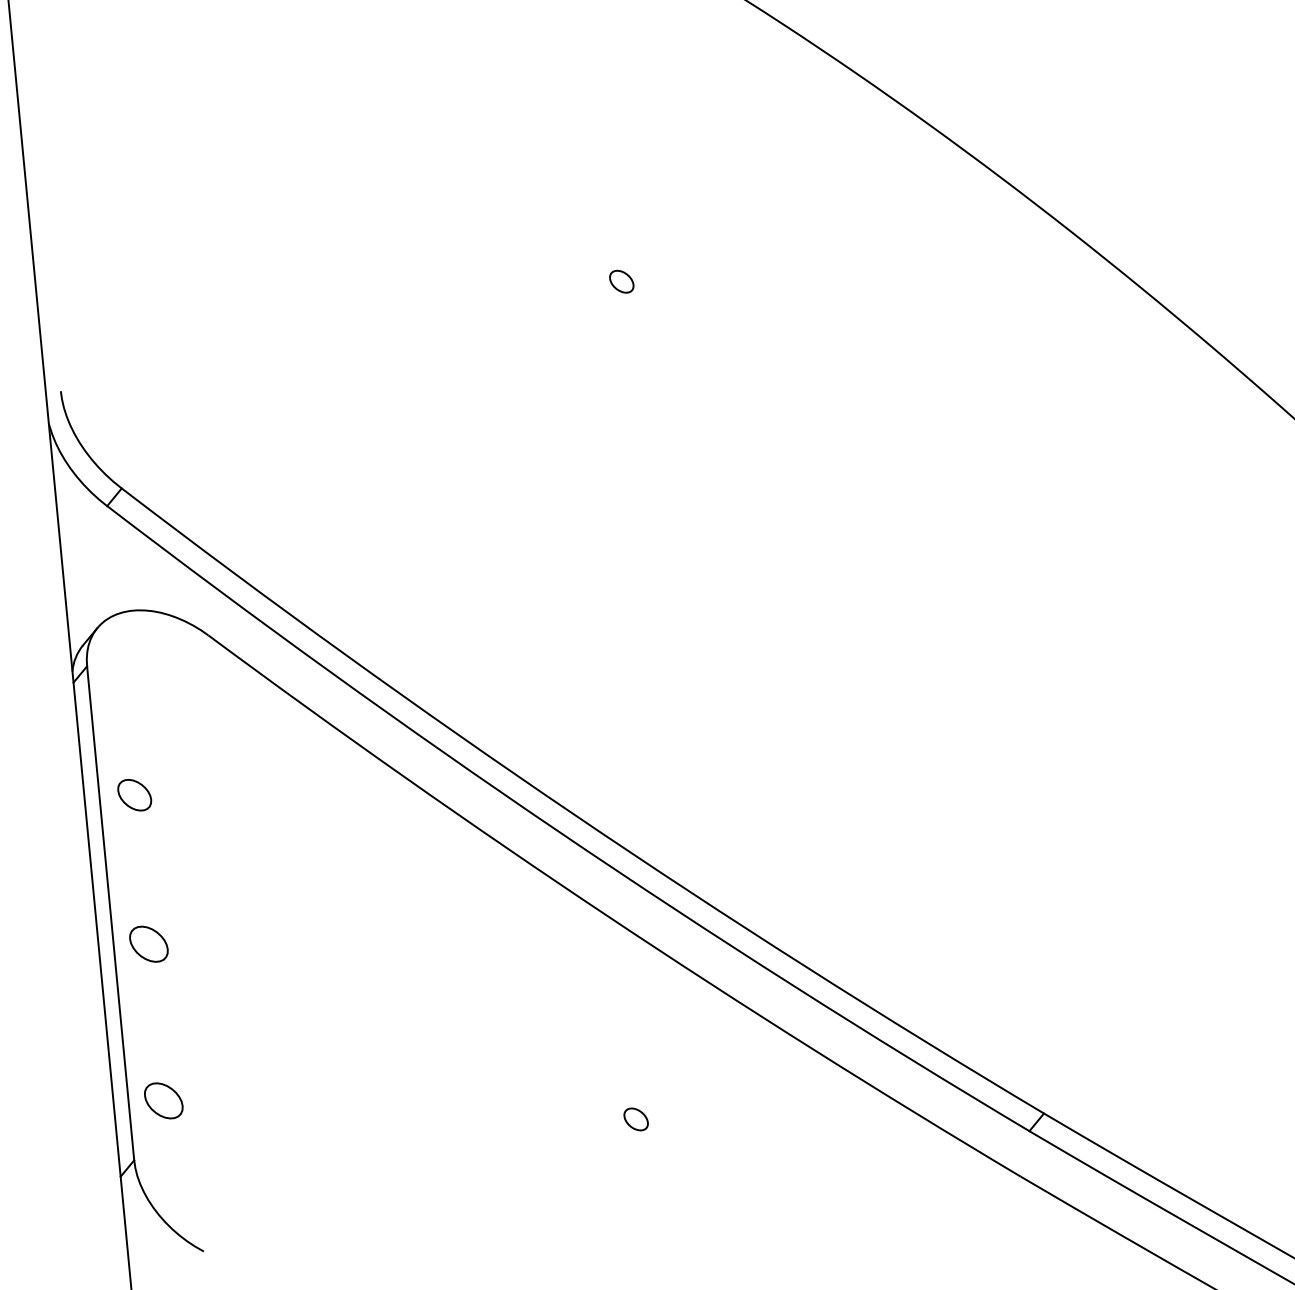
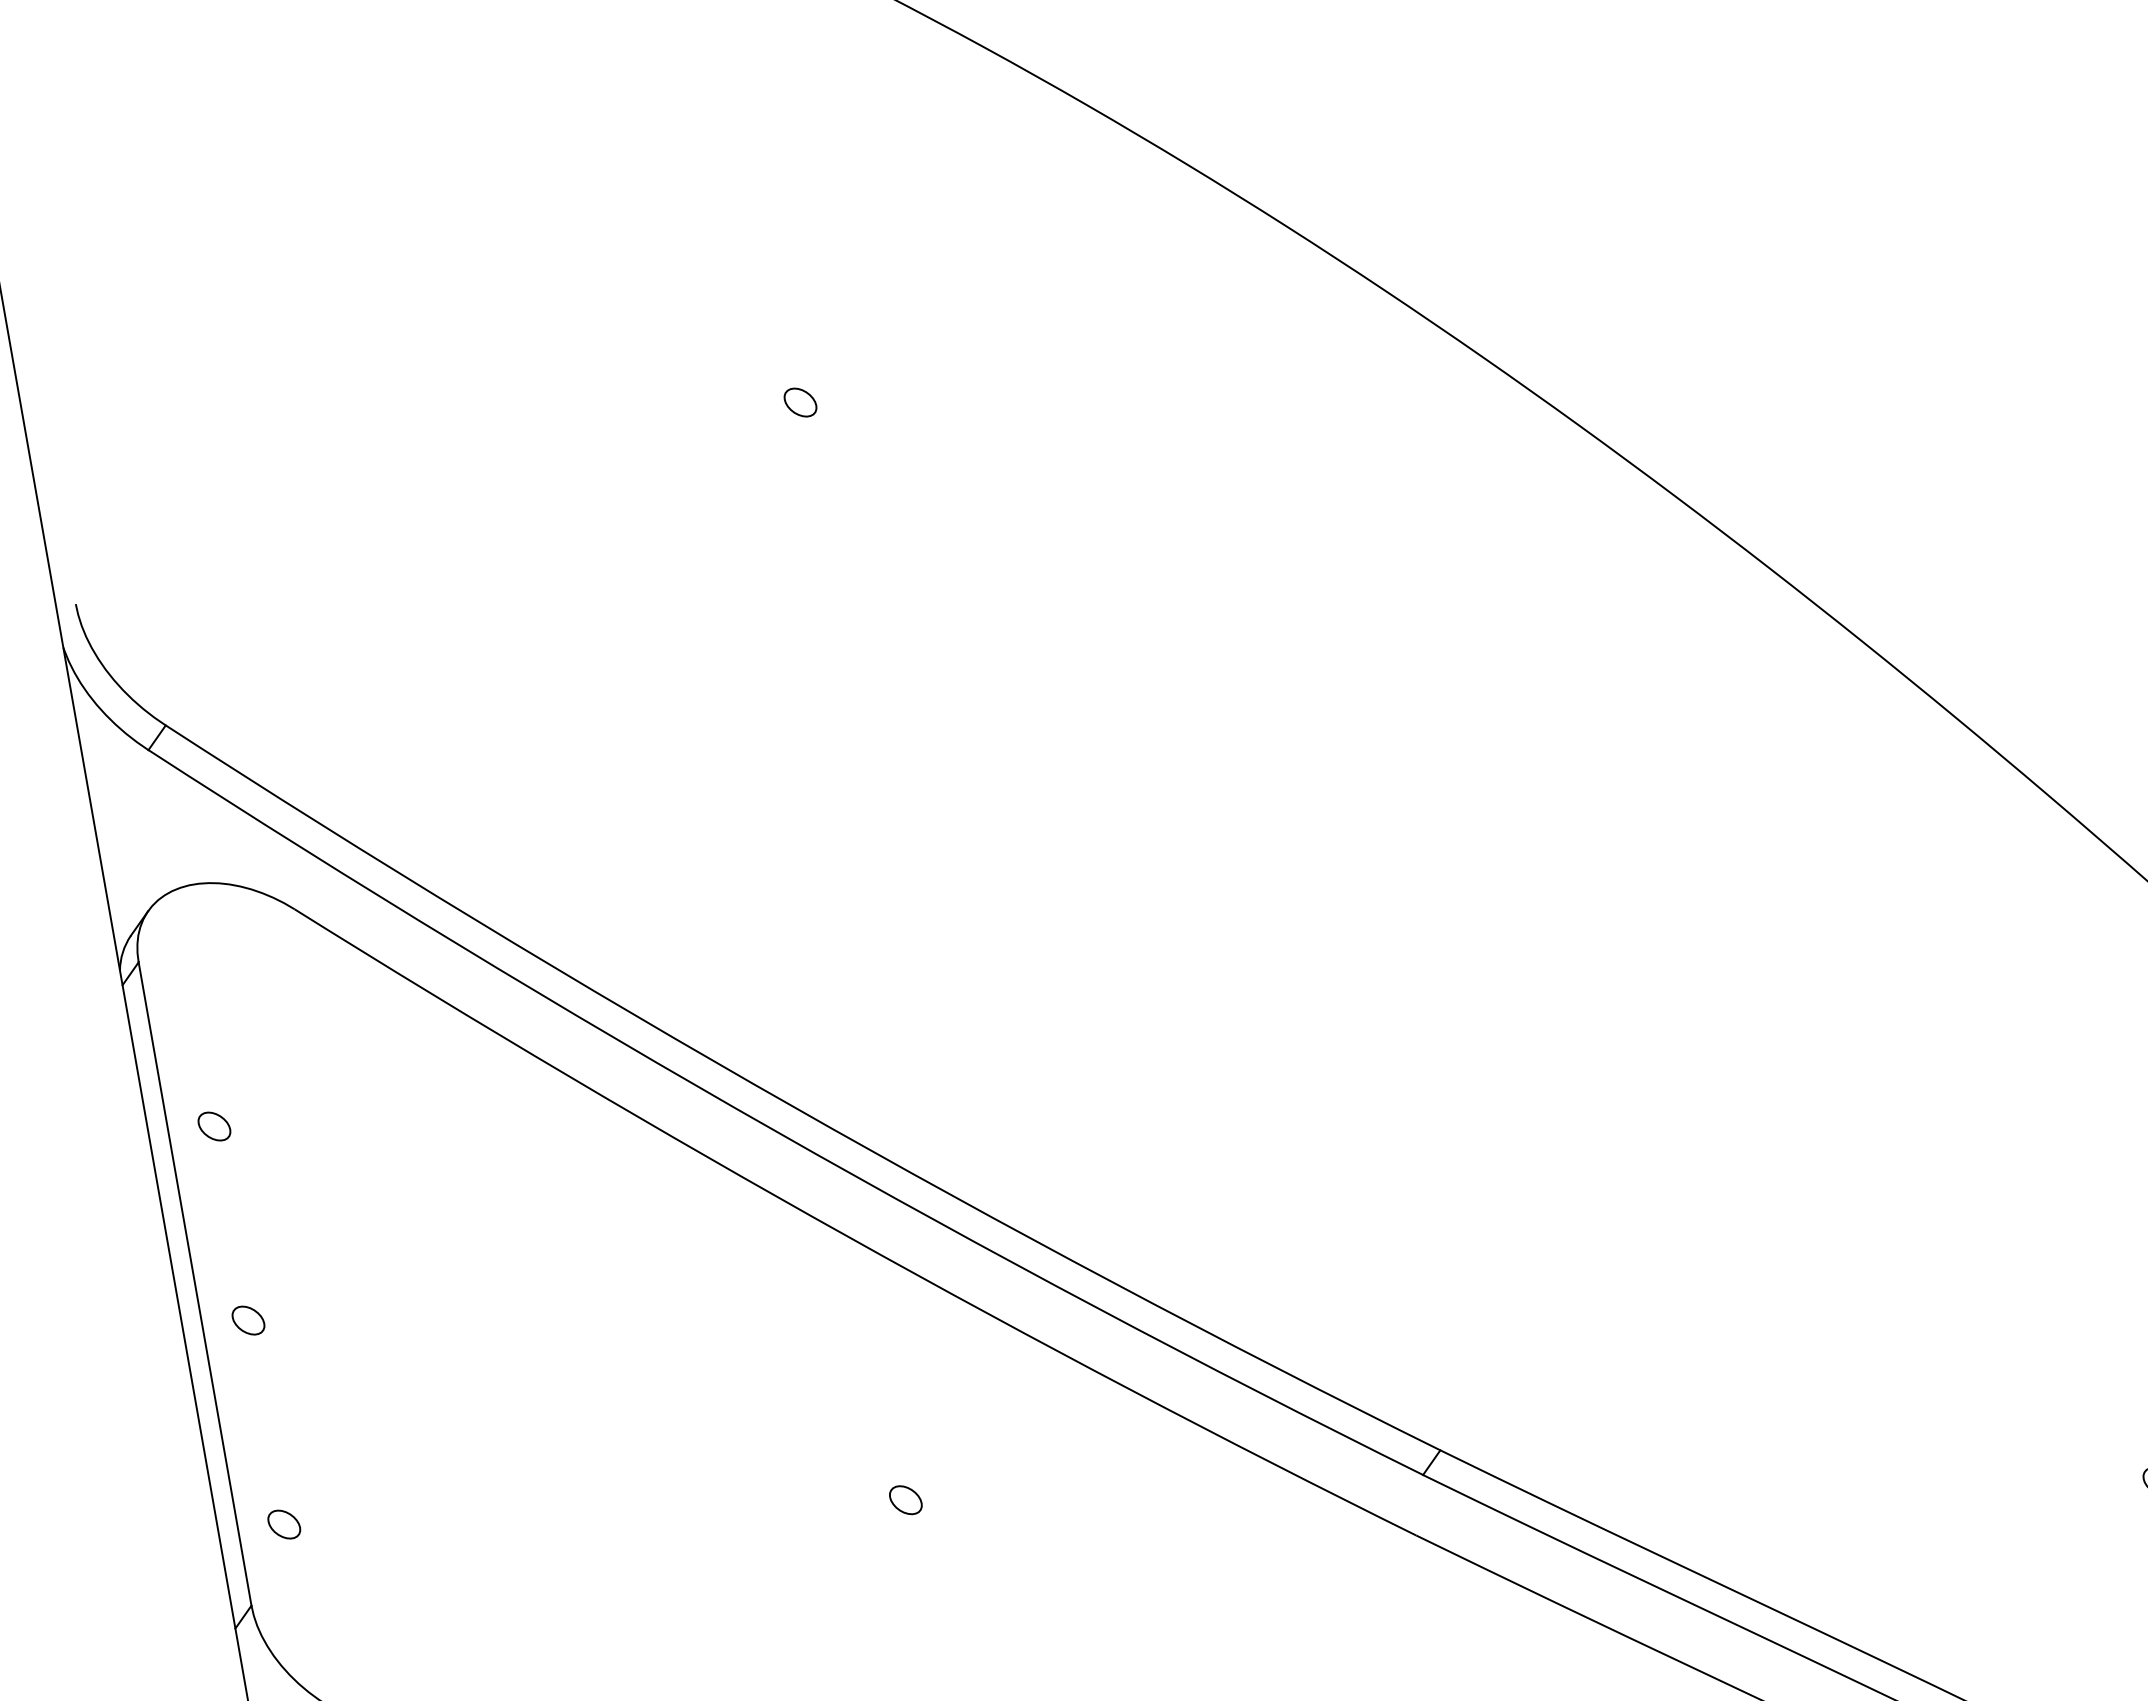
part: (134, 795) -> (214, 1126), size x0.71
part: (148, 944) -> (248, 1320), size x0.62
part: (164, 1100) -> (284, 1524), size x0.62

